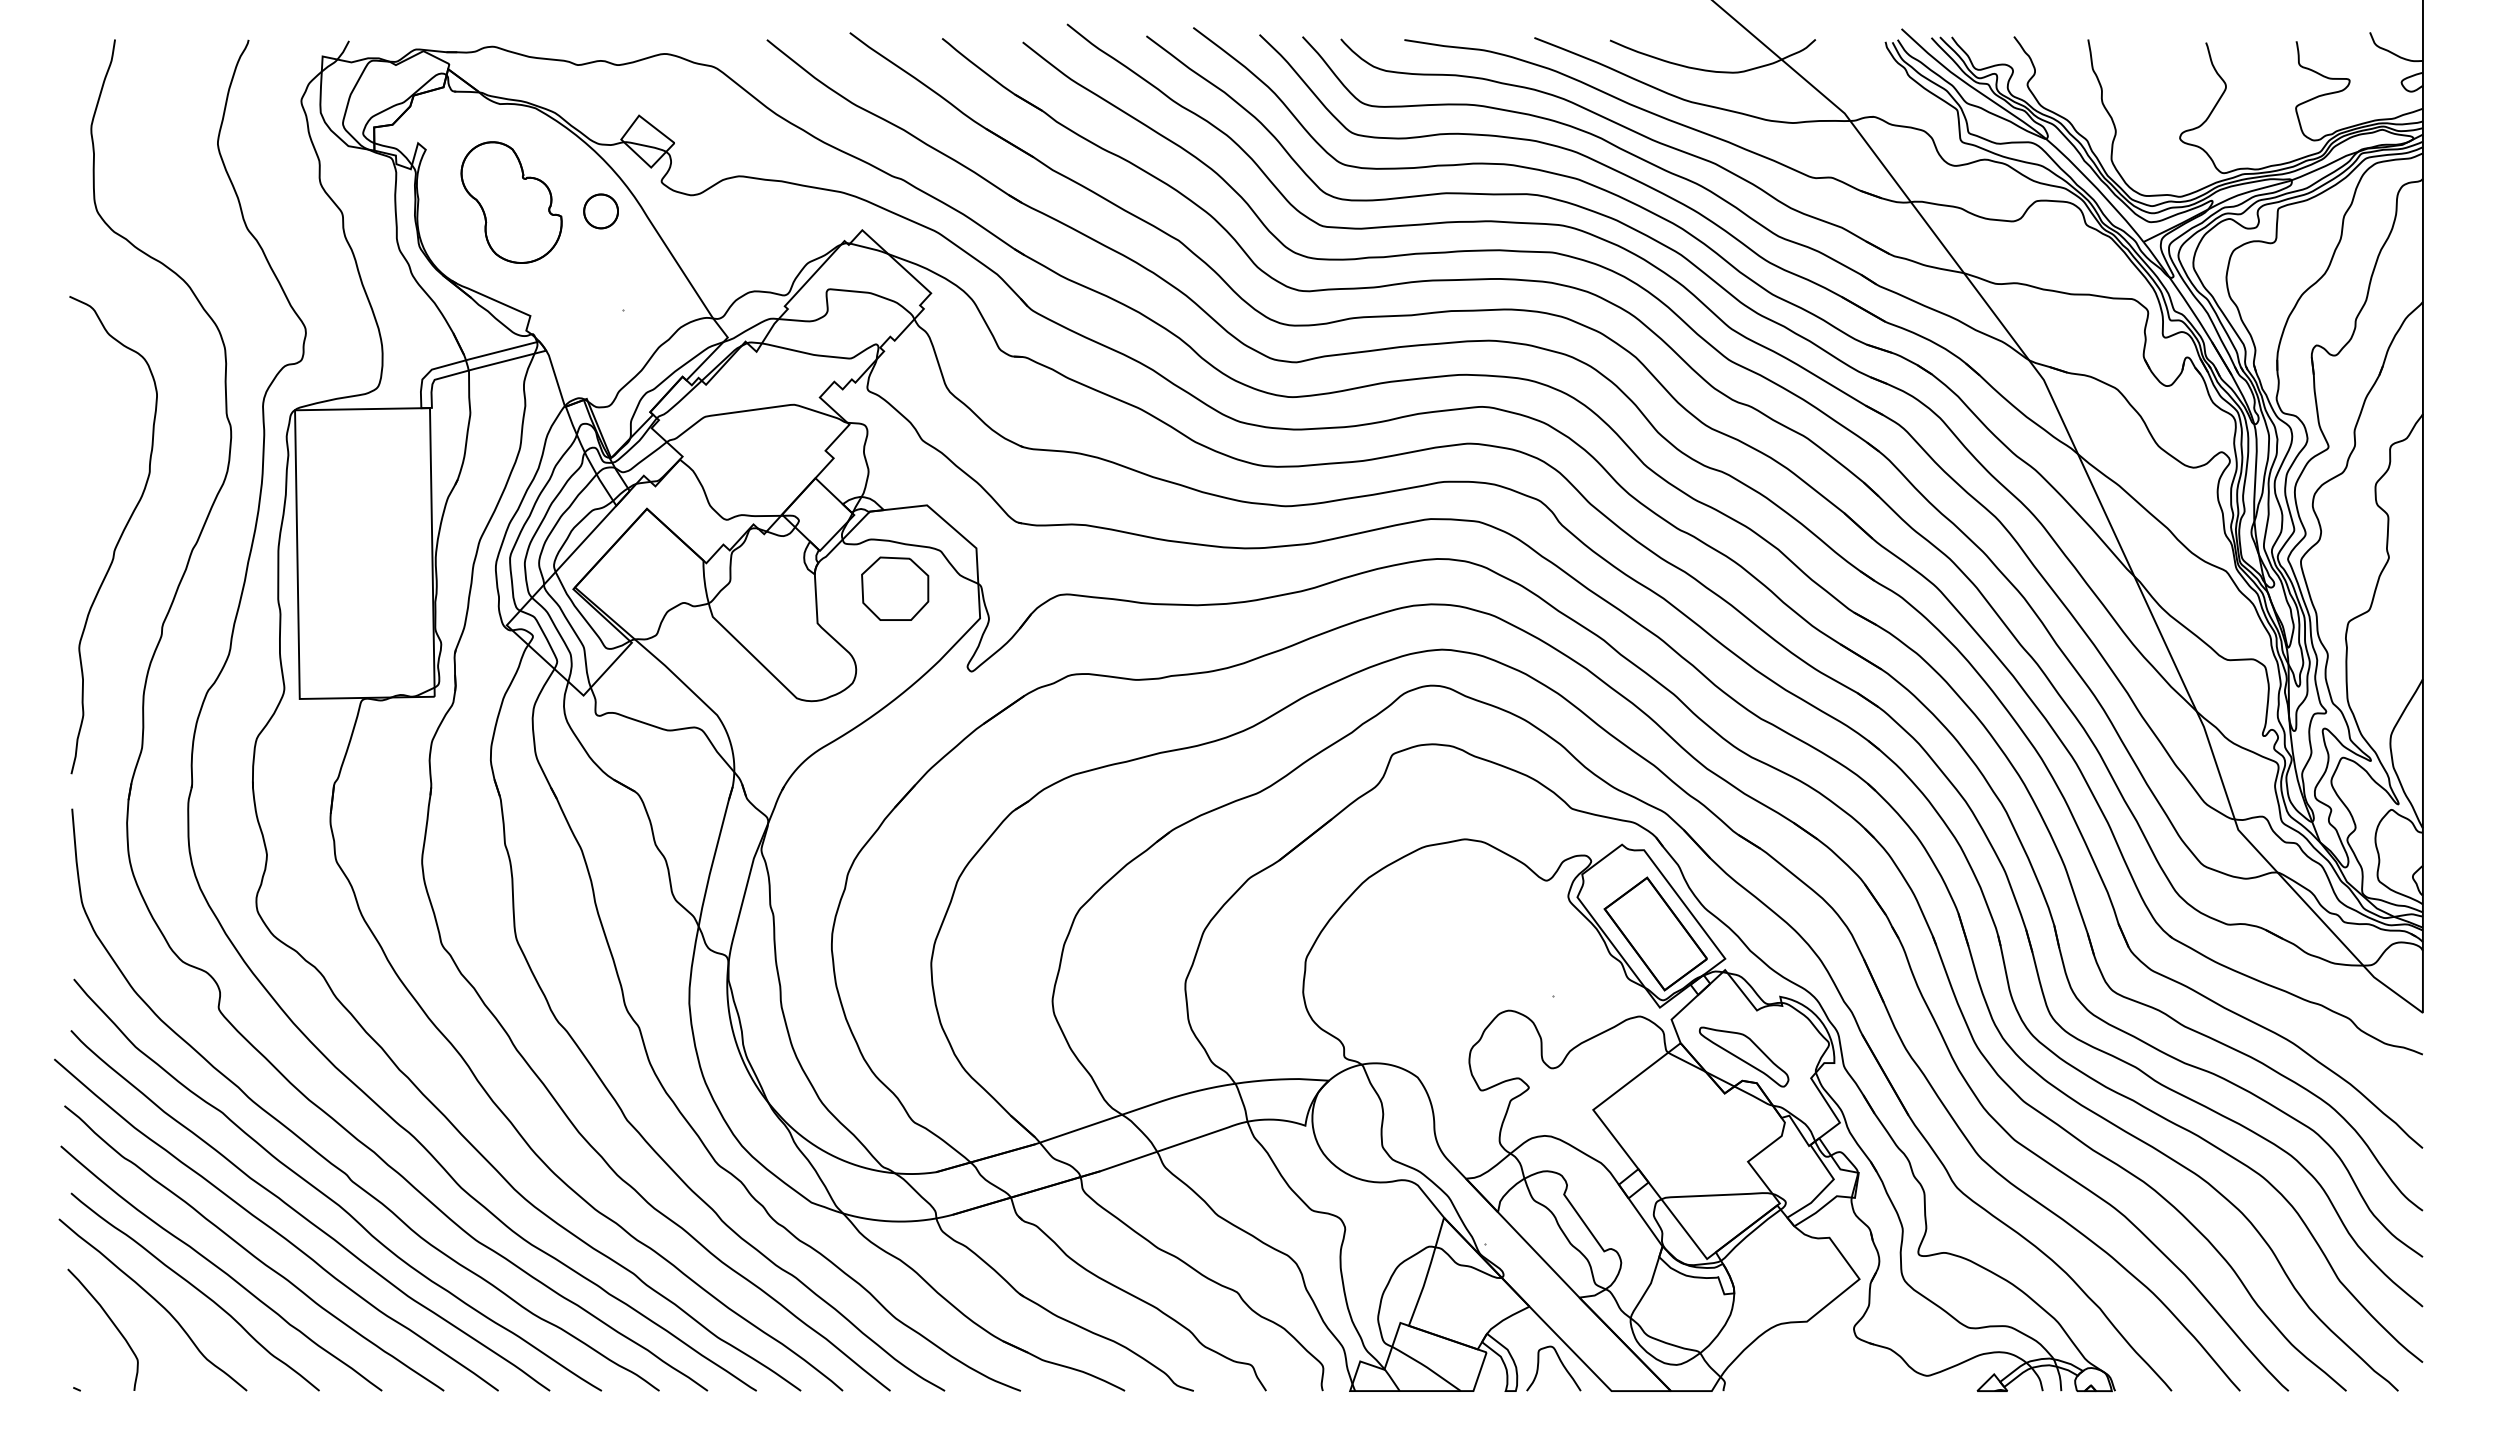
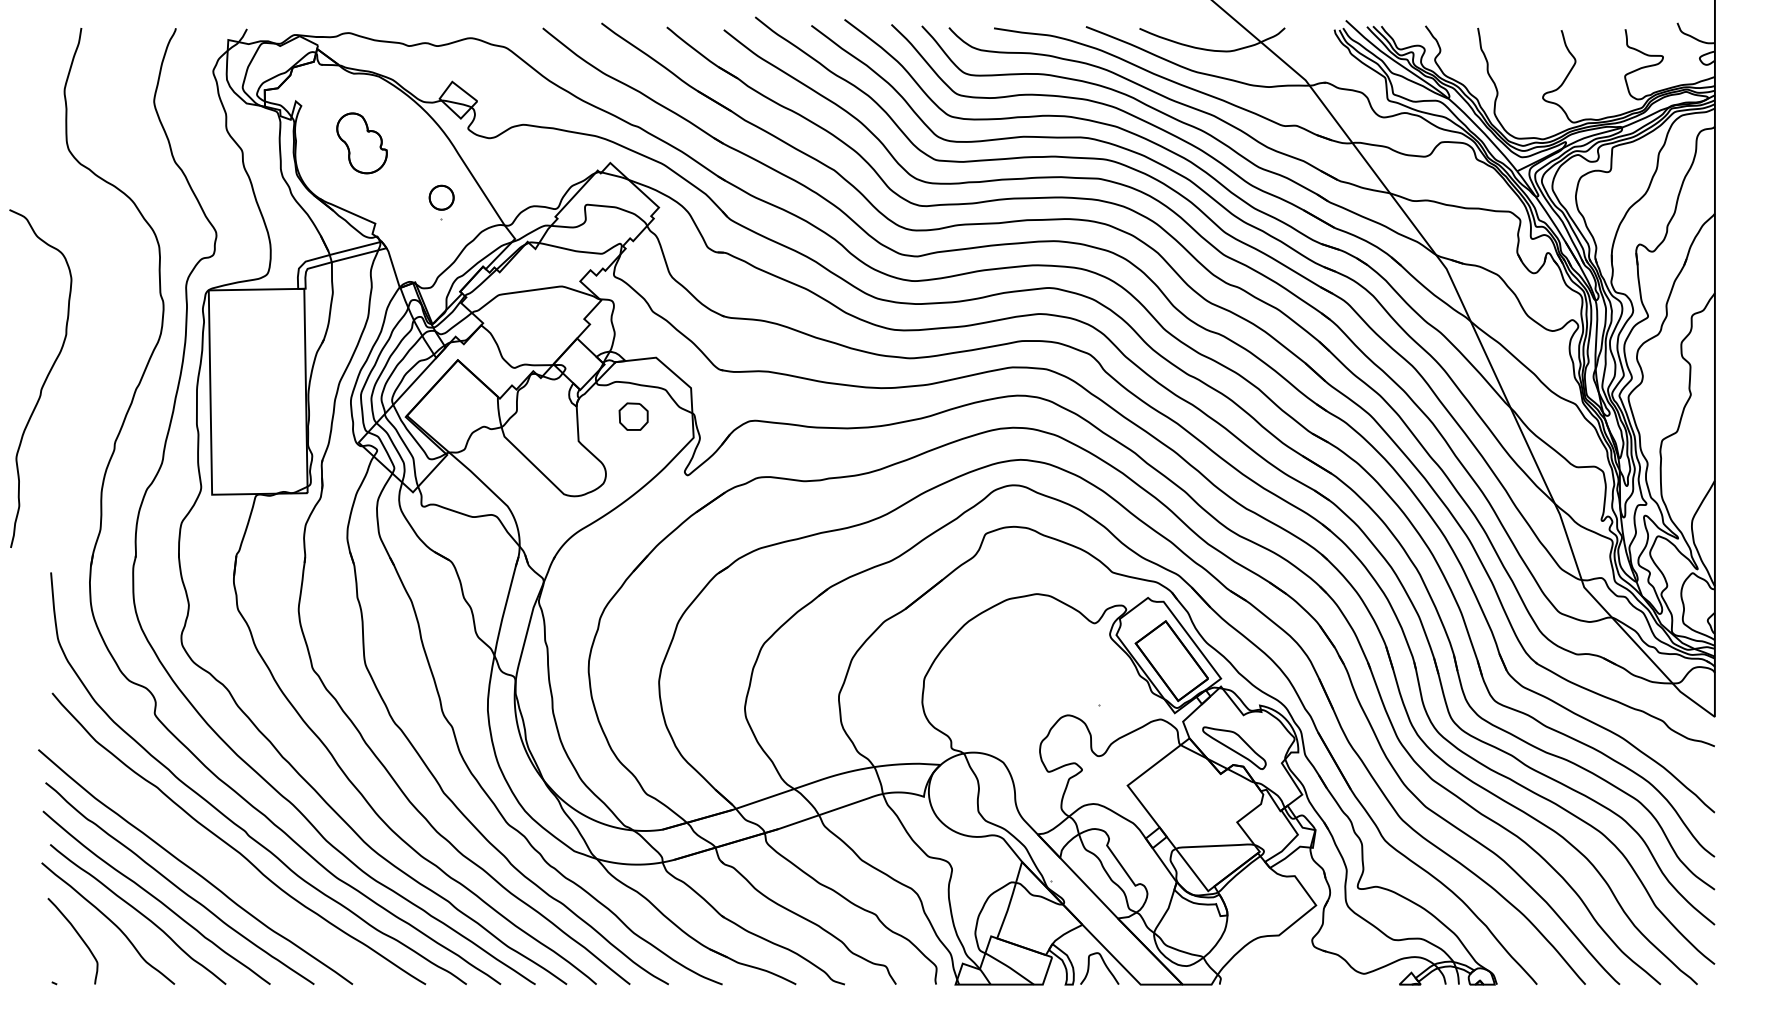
part: (511, 202) -> (361, 143), size x0.7
part: (600, 211) -> (441, 197), moved
curve: (119, 537) -> (44, 380), moved
part: (895, 588) -> (633, 416), size x0.6
curve: (304, 1216) -> (215, 861), removed

